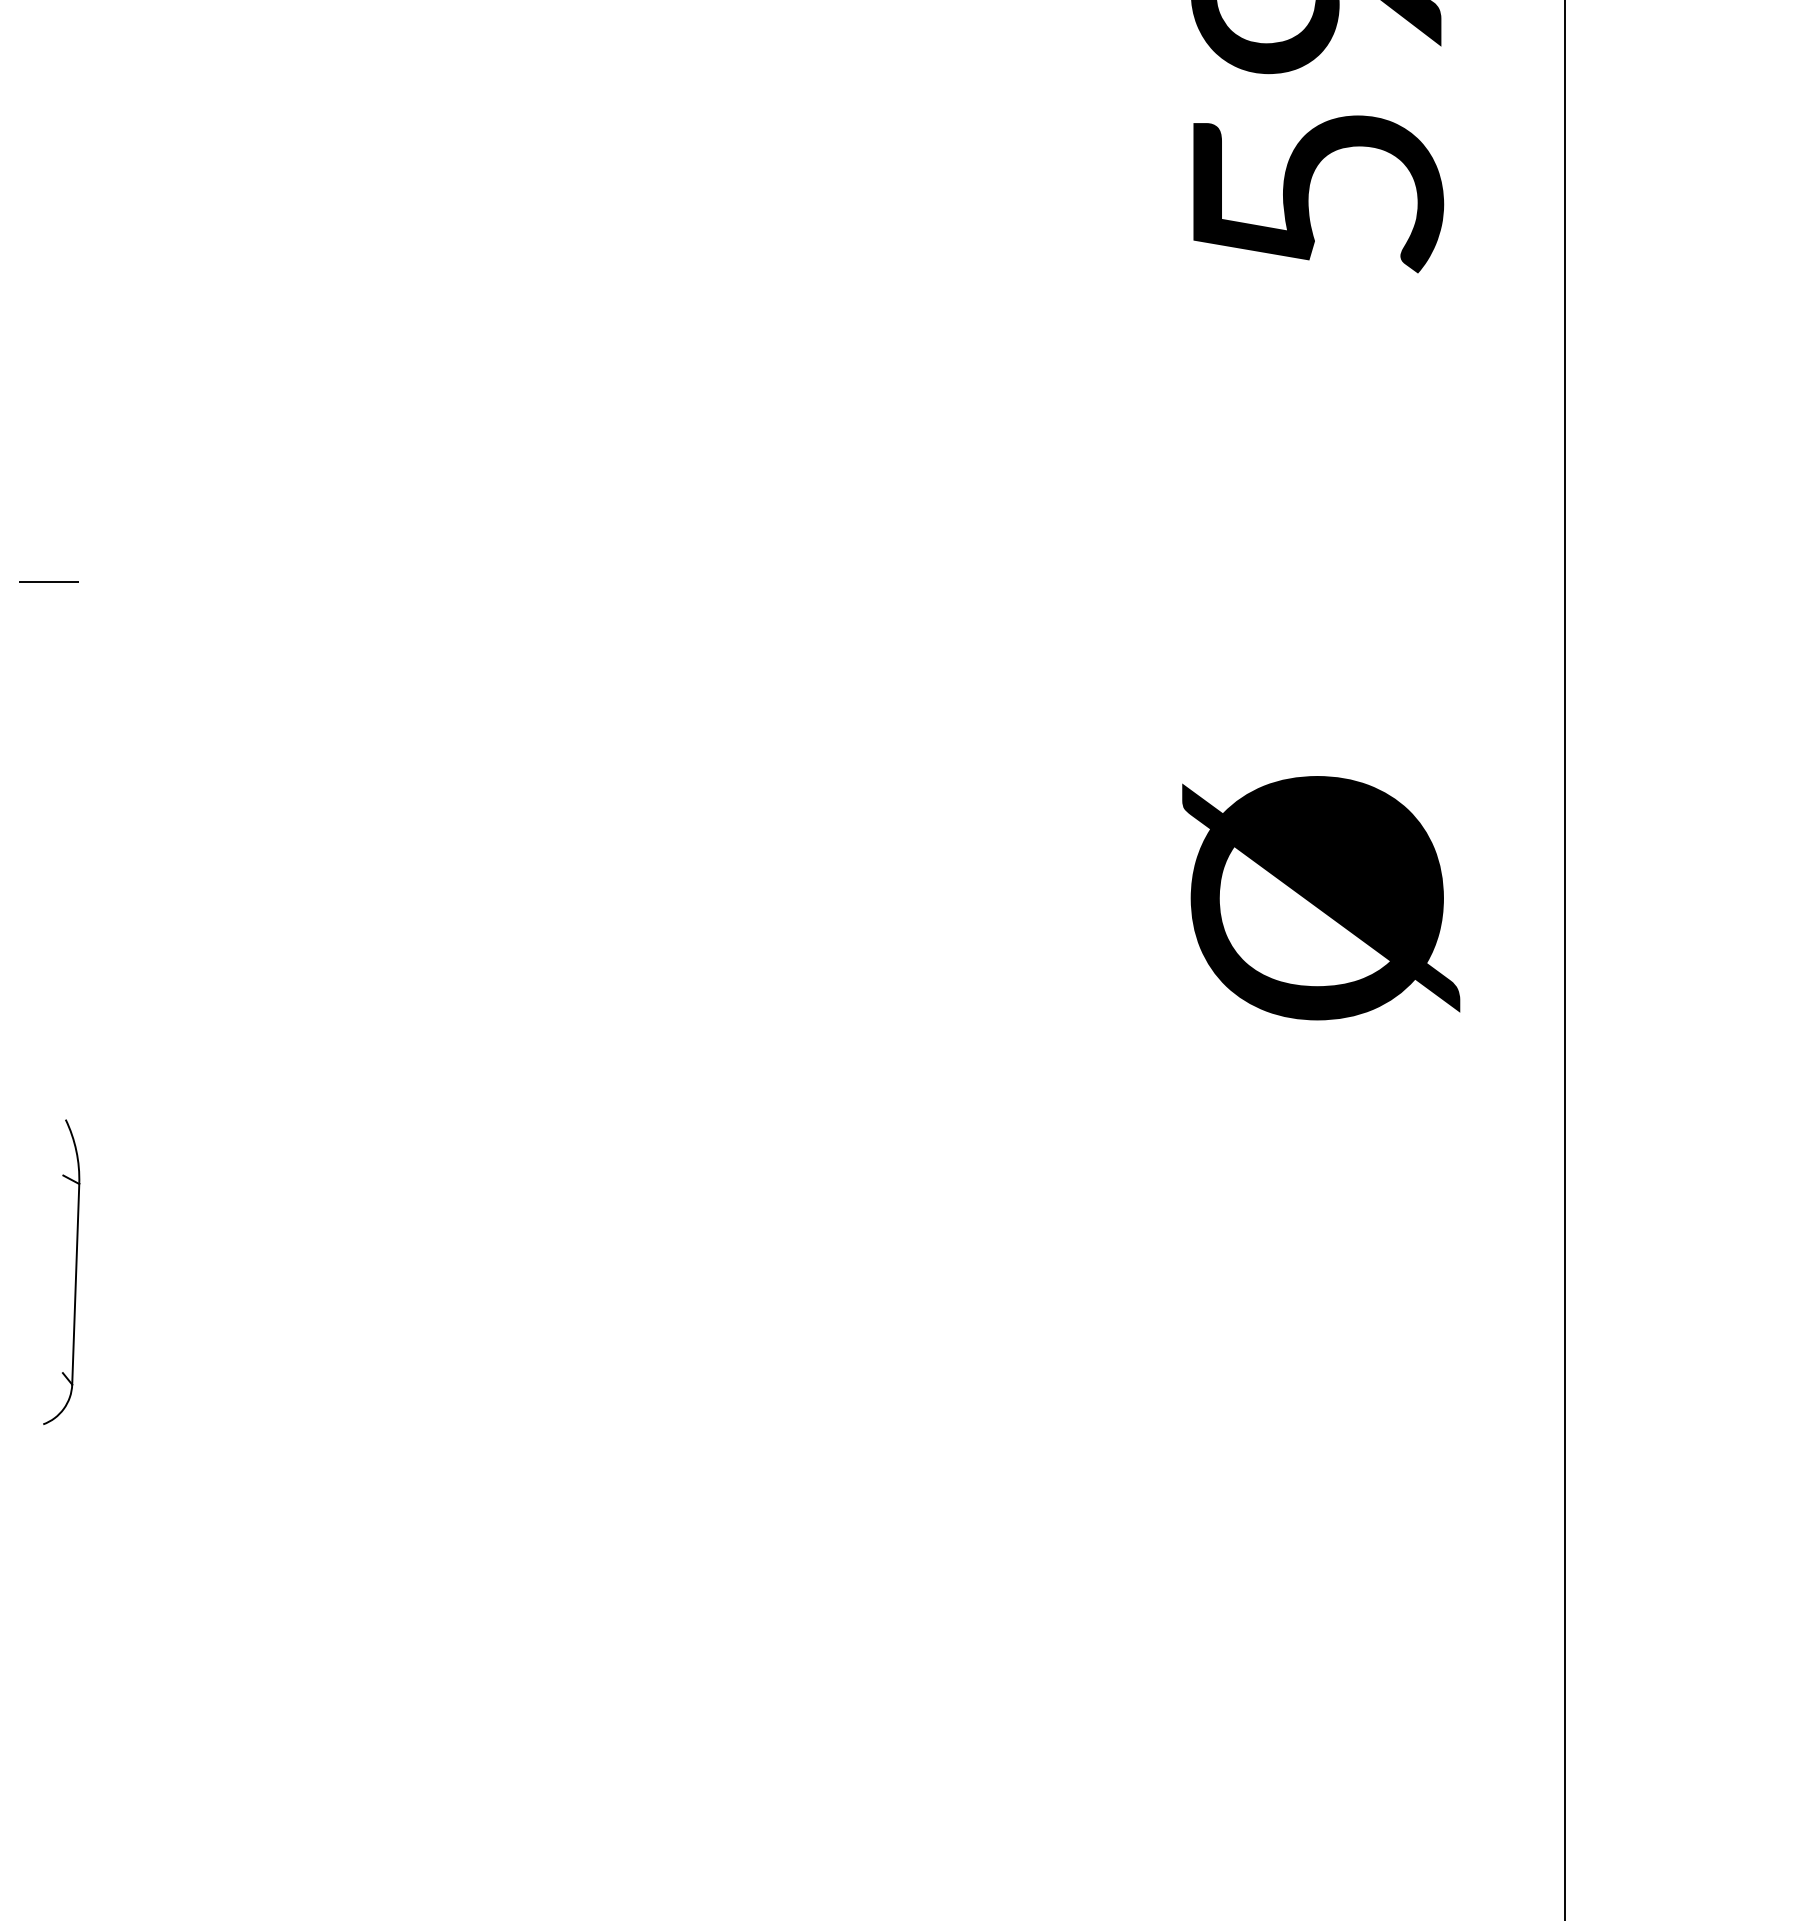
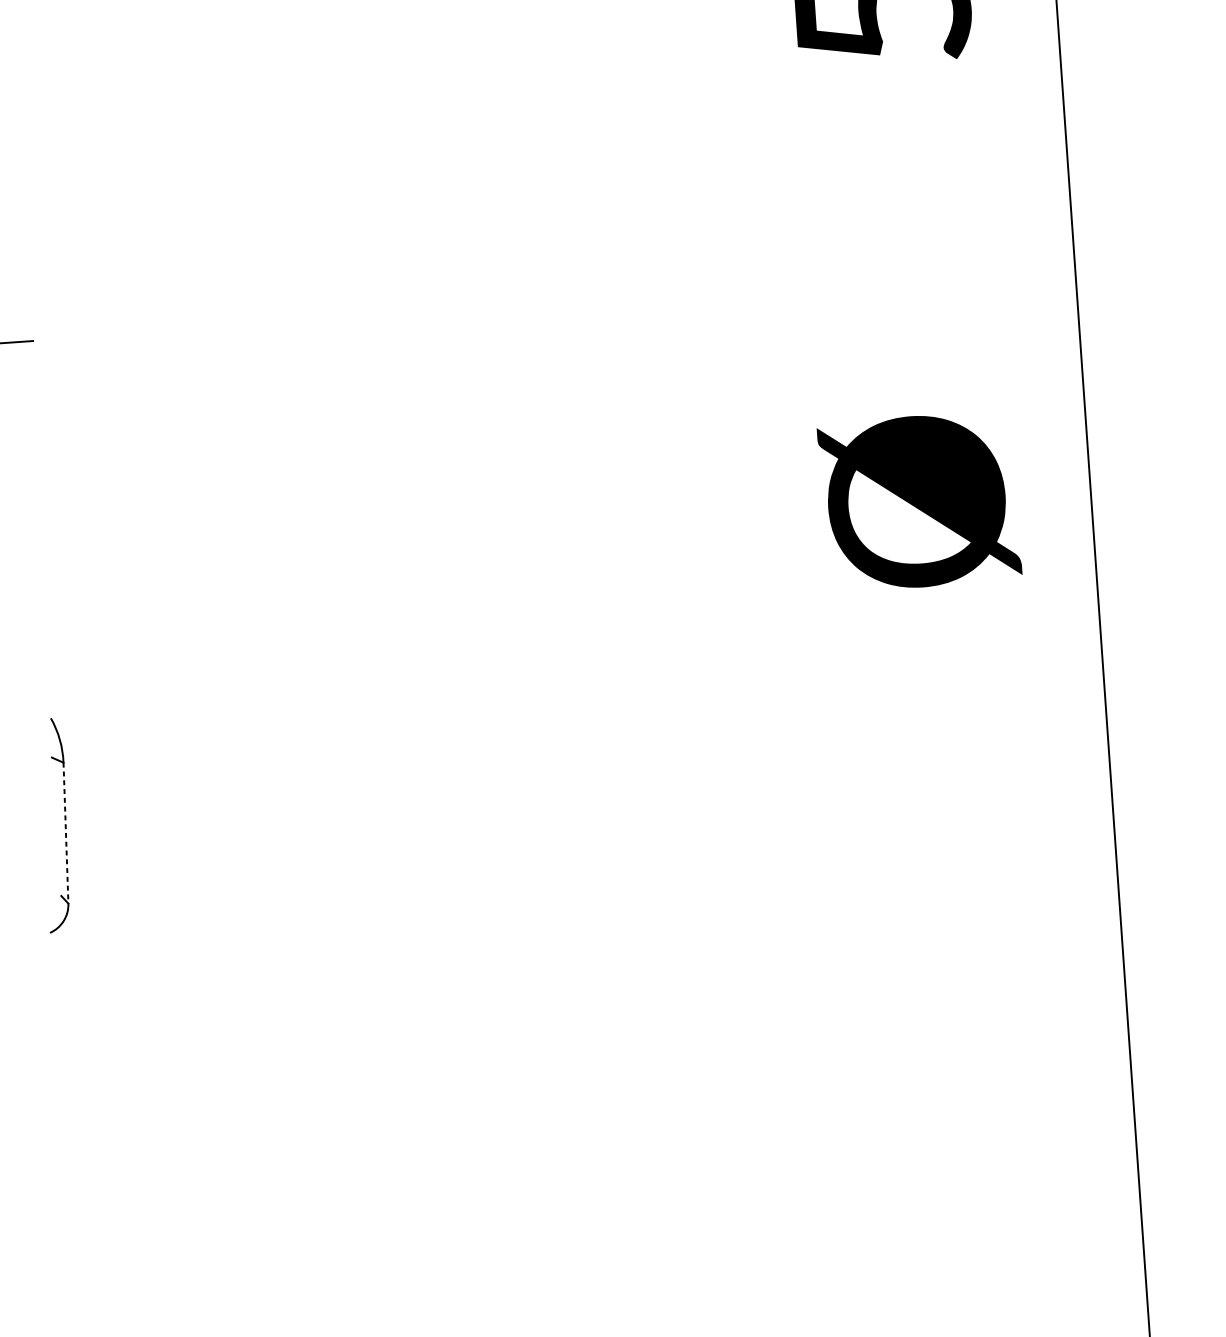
line: (75, 1284) -> (65, 833), solid -> dashed

